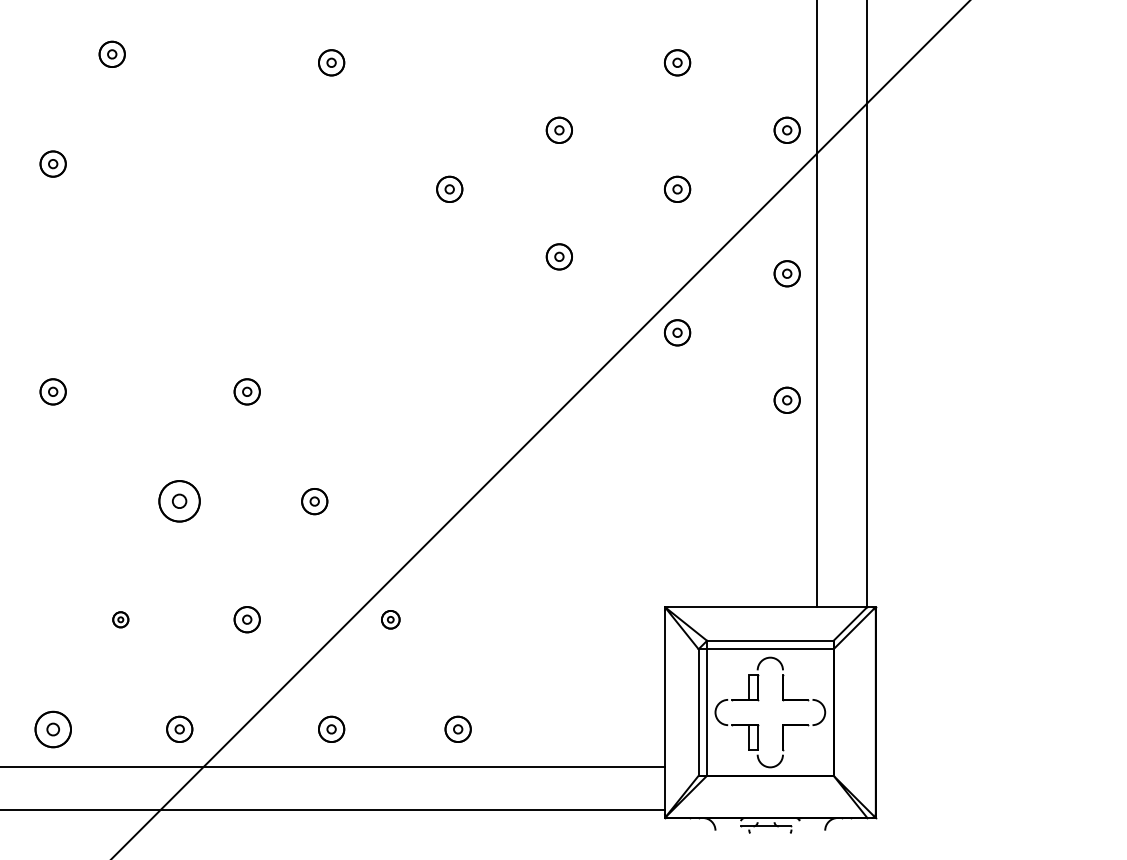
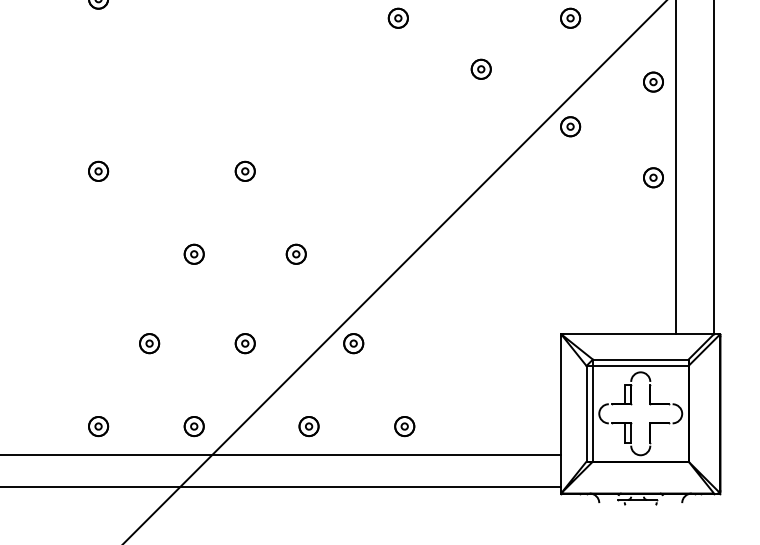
part: (179, 501) -> (194, 254), size x0.62
part: (120, 619) -> (149, 343), size x1.67
part: (390, 619) -> (353, 343), size x1.43
part: (52, 728) -> (98, 425), size x0.71

